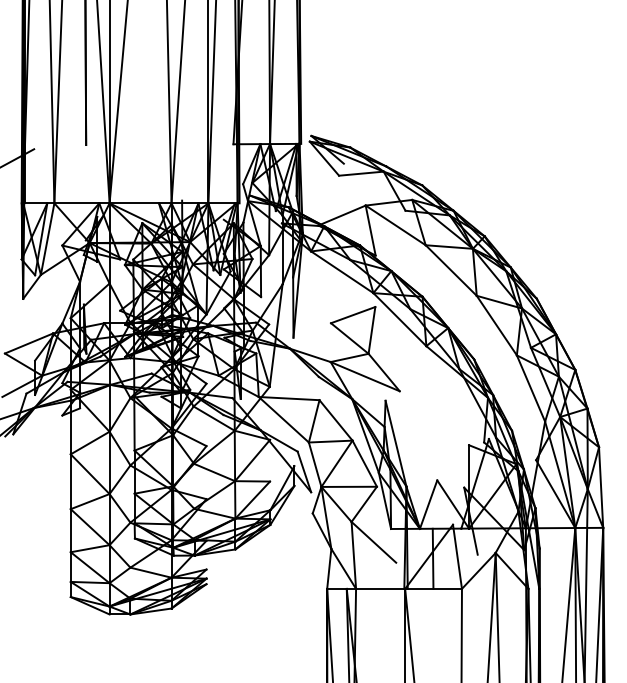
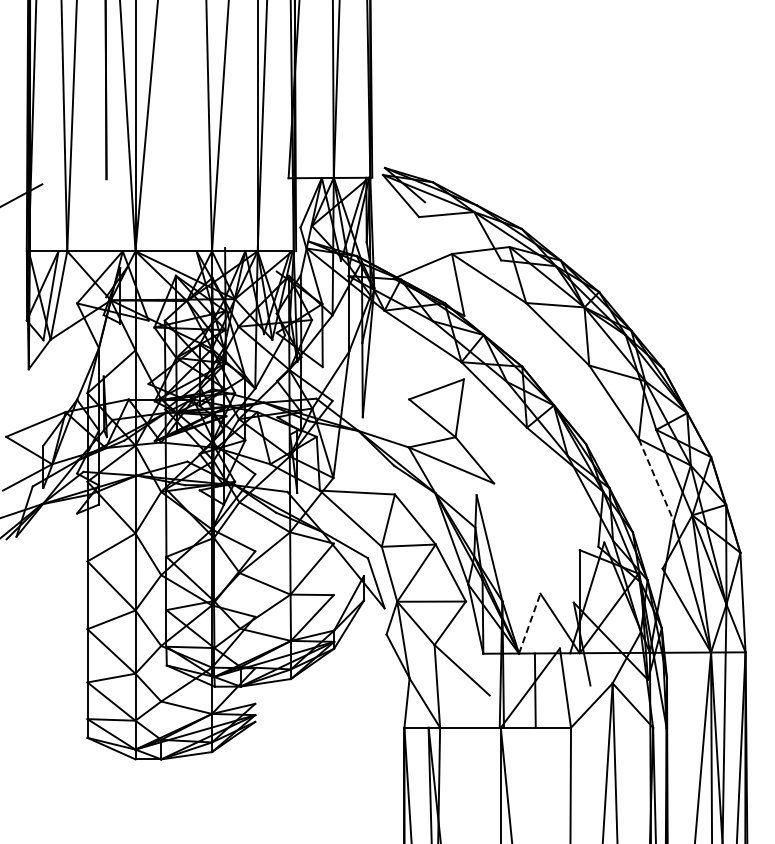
line: (531, 388) -> (656, 480), solid -> dashed
line: (428, 504) -> (529, 623), solid -> dashed

